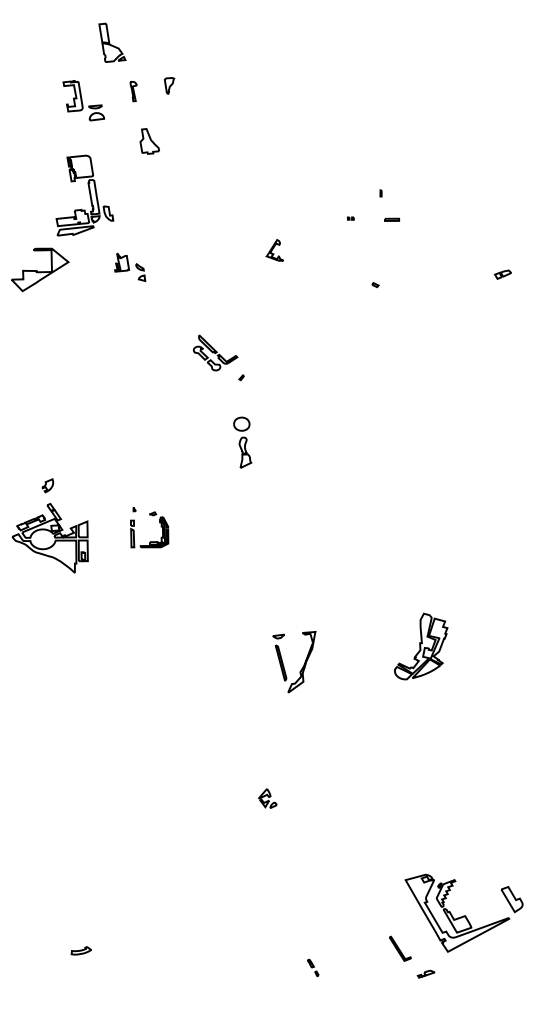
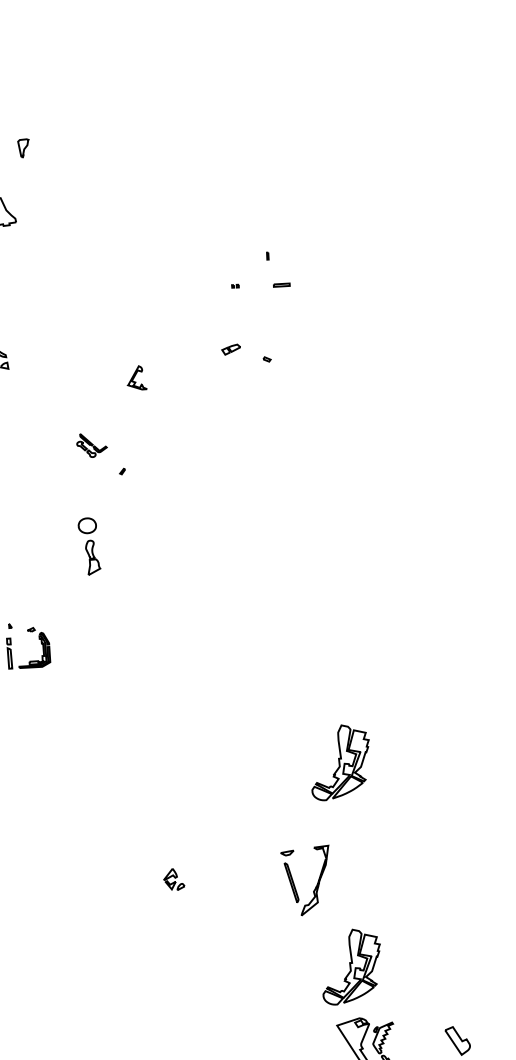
part: (274, 250) -> (136, 378), moved
part: (502, 274) -> (230, 349), moved
part: (215, 352) -> (91, 444), size x0.6
part: (242, 442) -> (89, 546), moved
part: (302, 666) -> (315, 885), moved
part: (267, 798) -> (173, 879), moved
part: (421, 828) -> (351, 966), added

